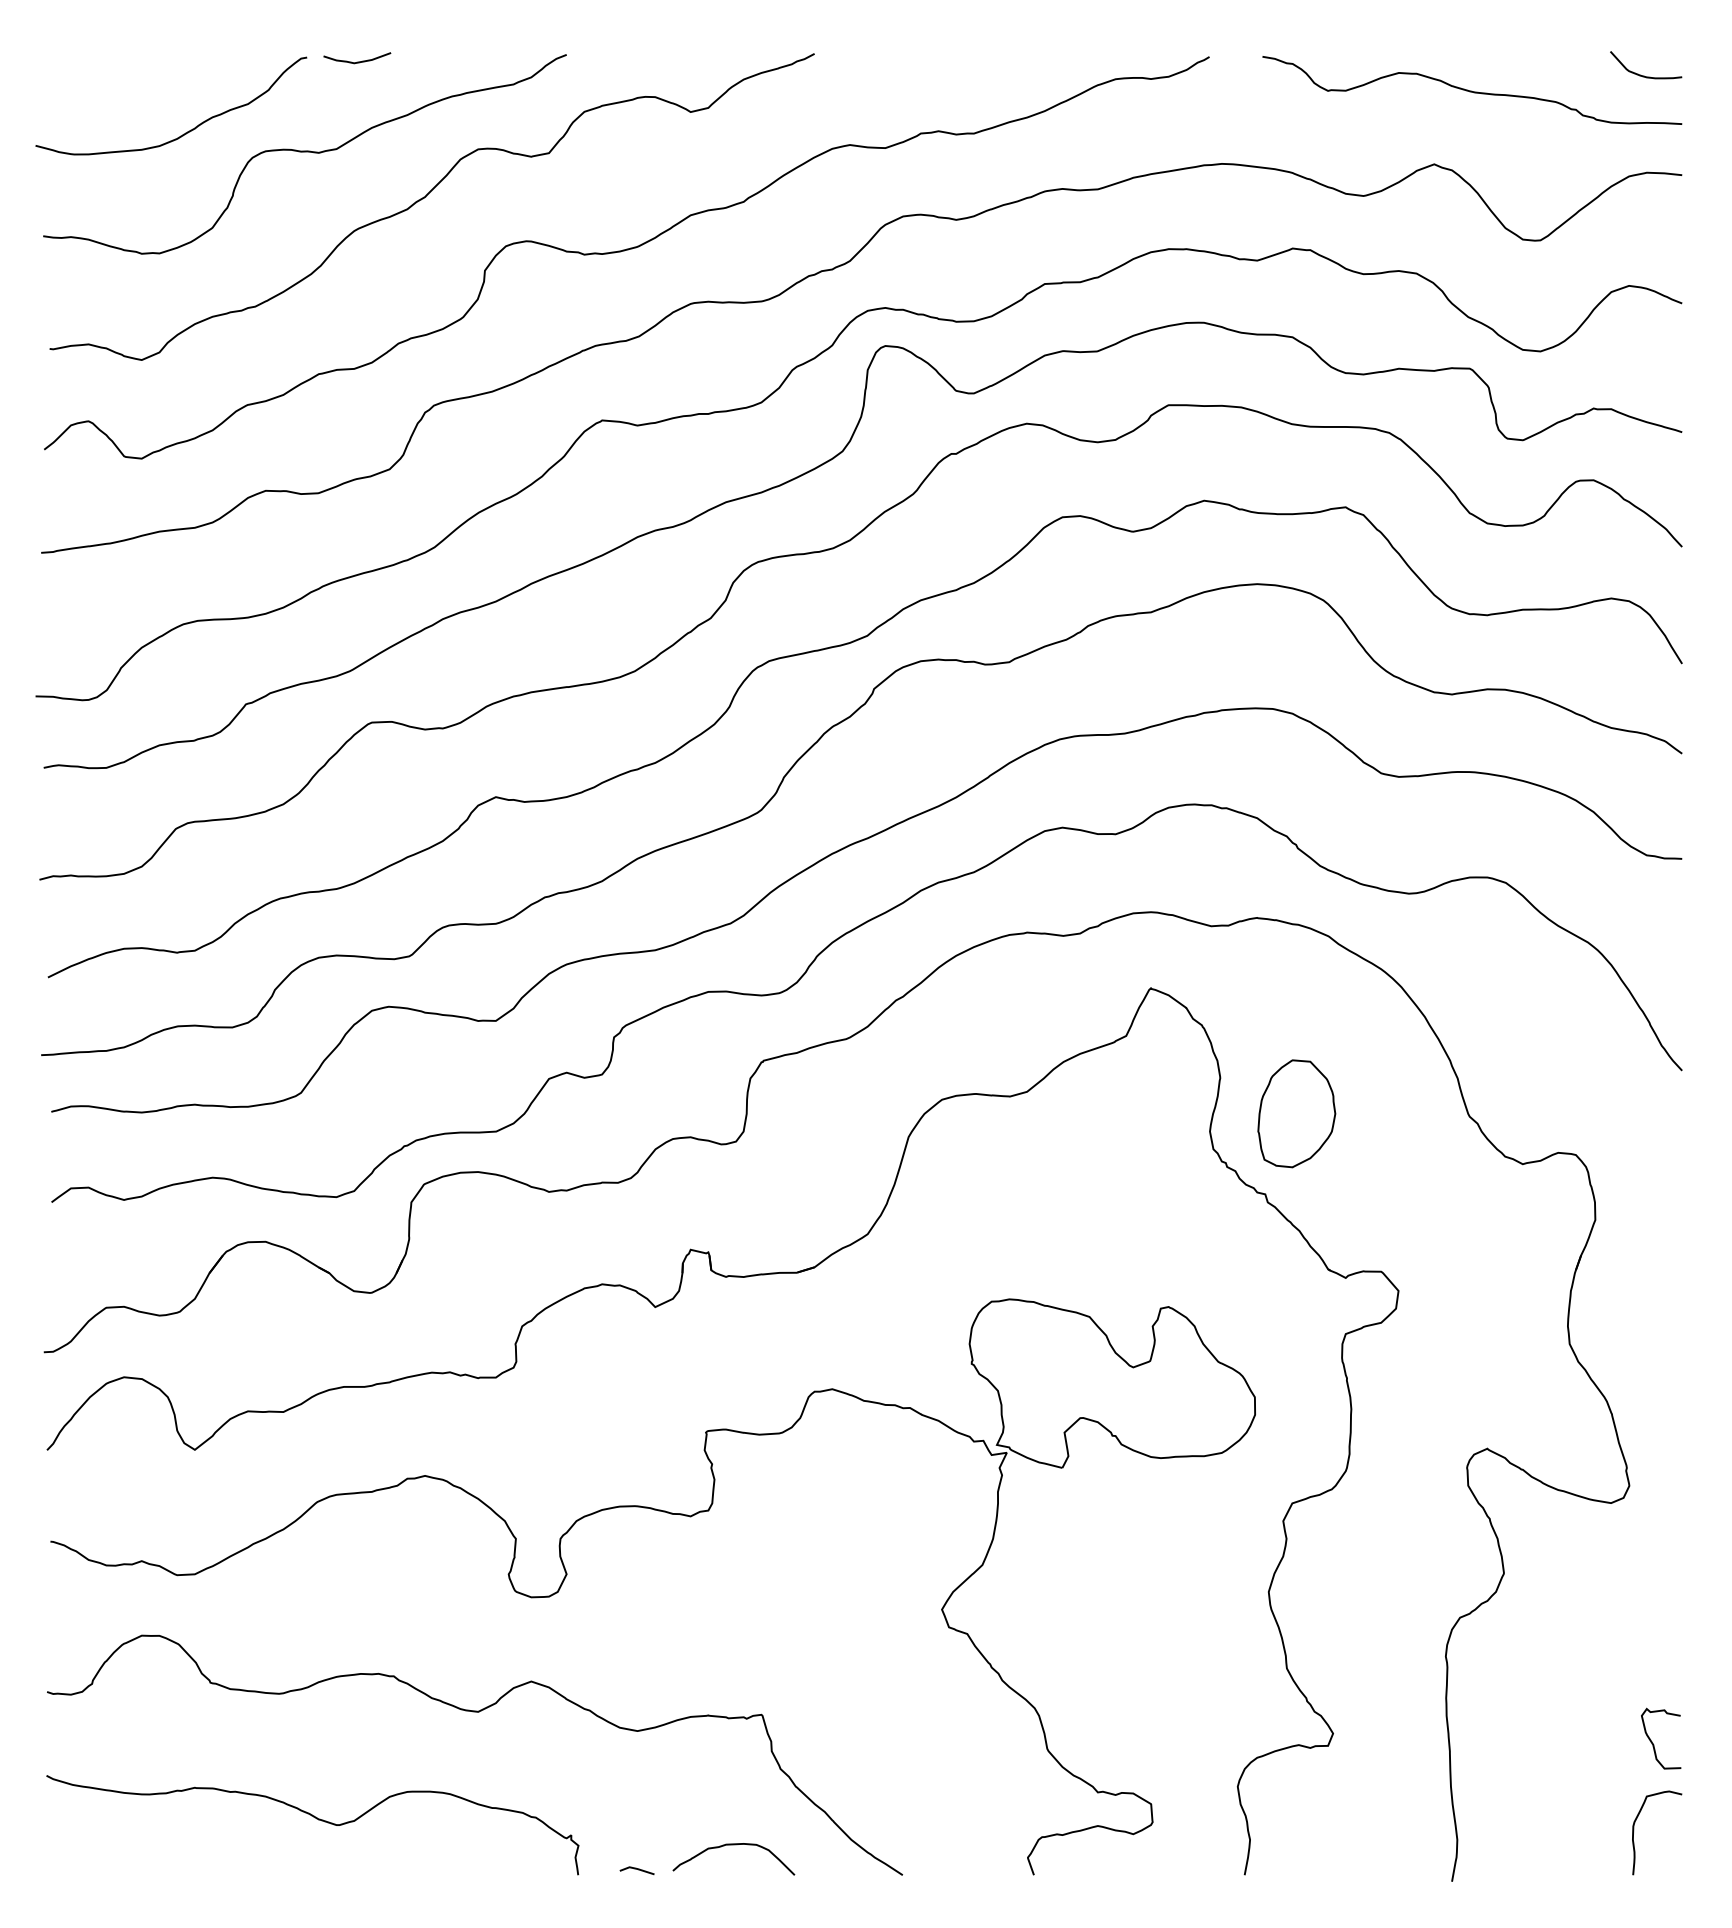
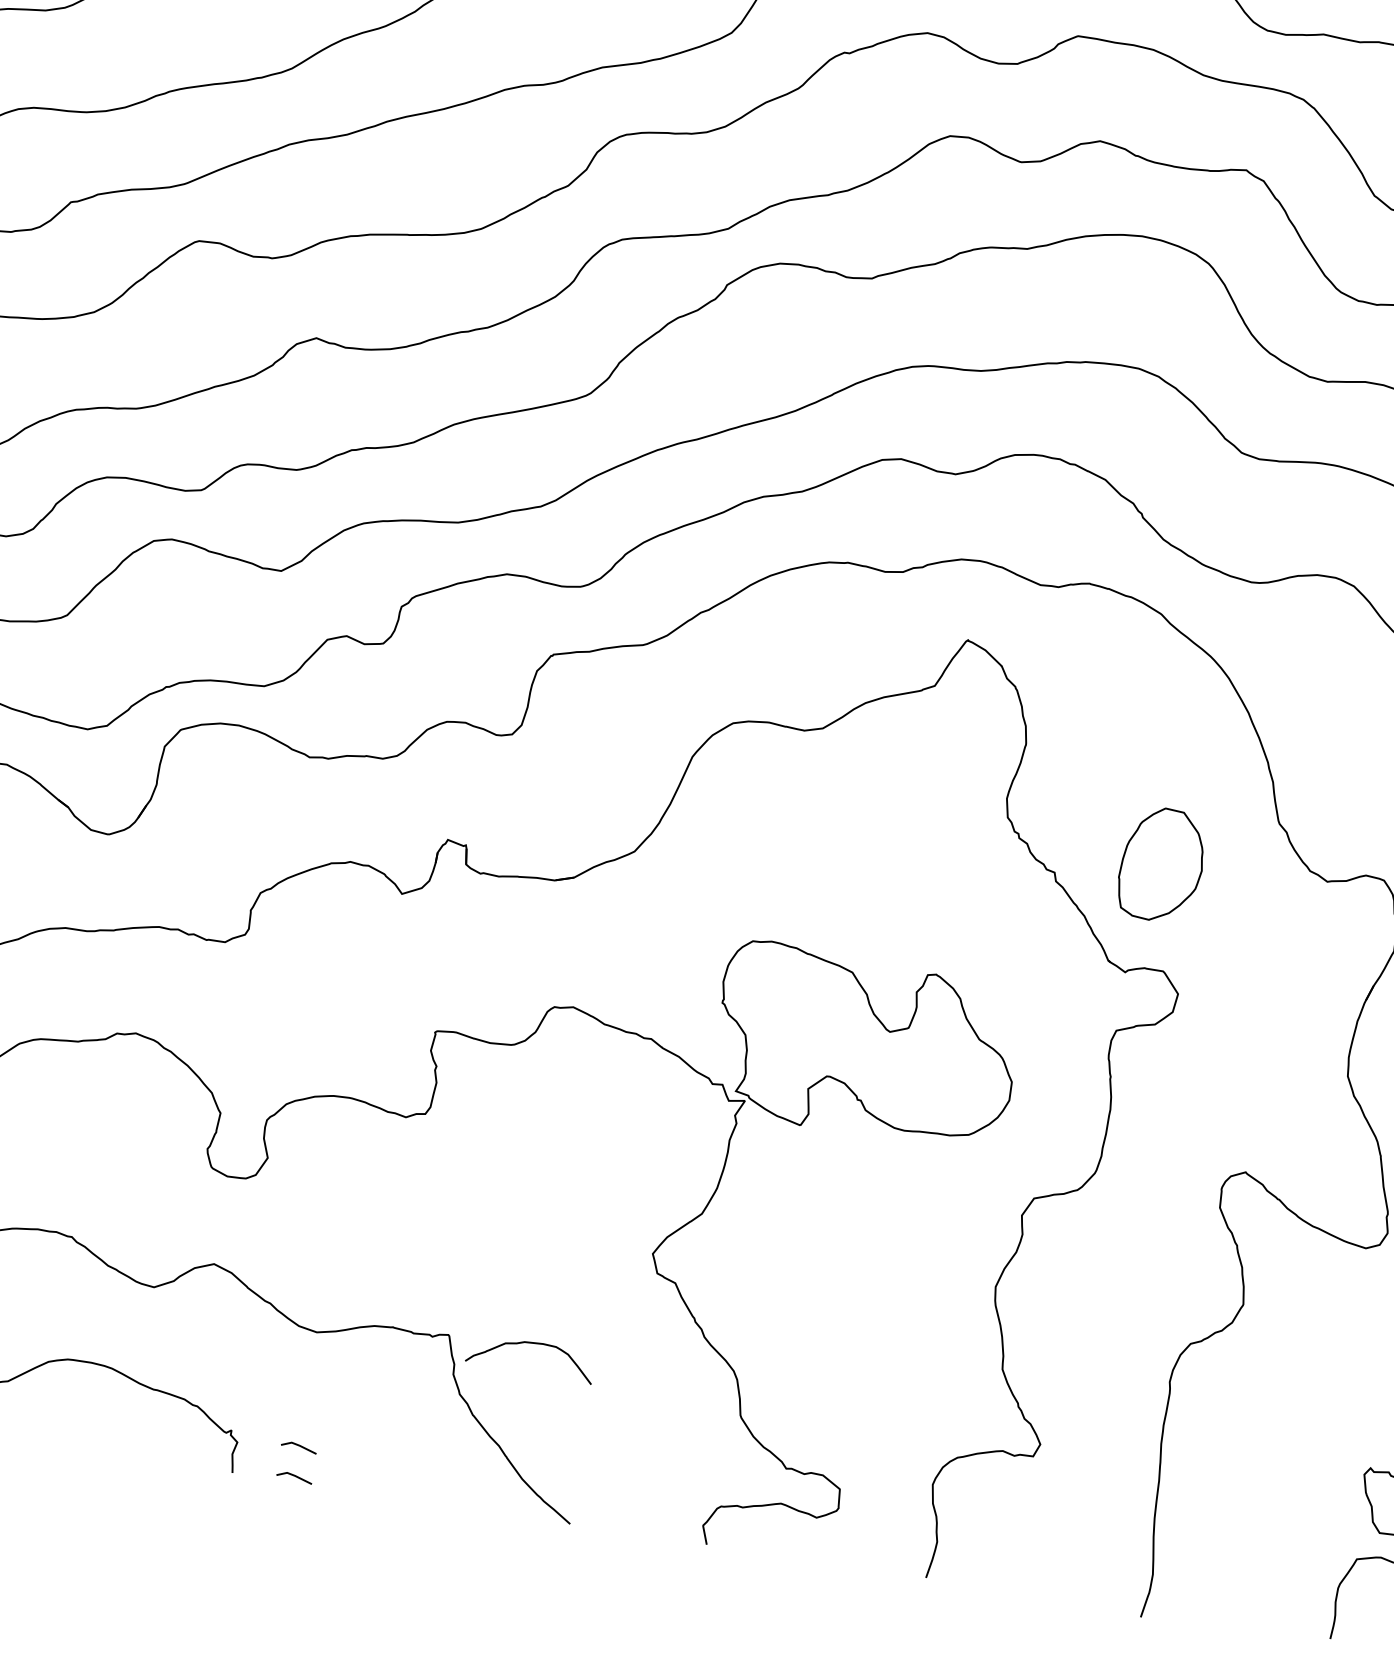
part: (1296, 1113) -> (1161, 864), moved
line: (636, 1840) -> (298, 1446), added
curve: (733, 1845) -> (532, 1344), moved

